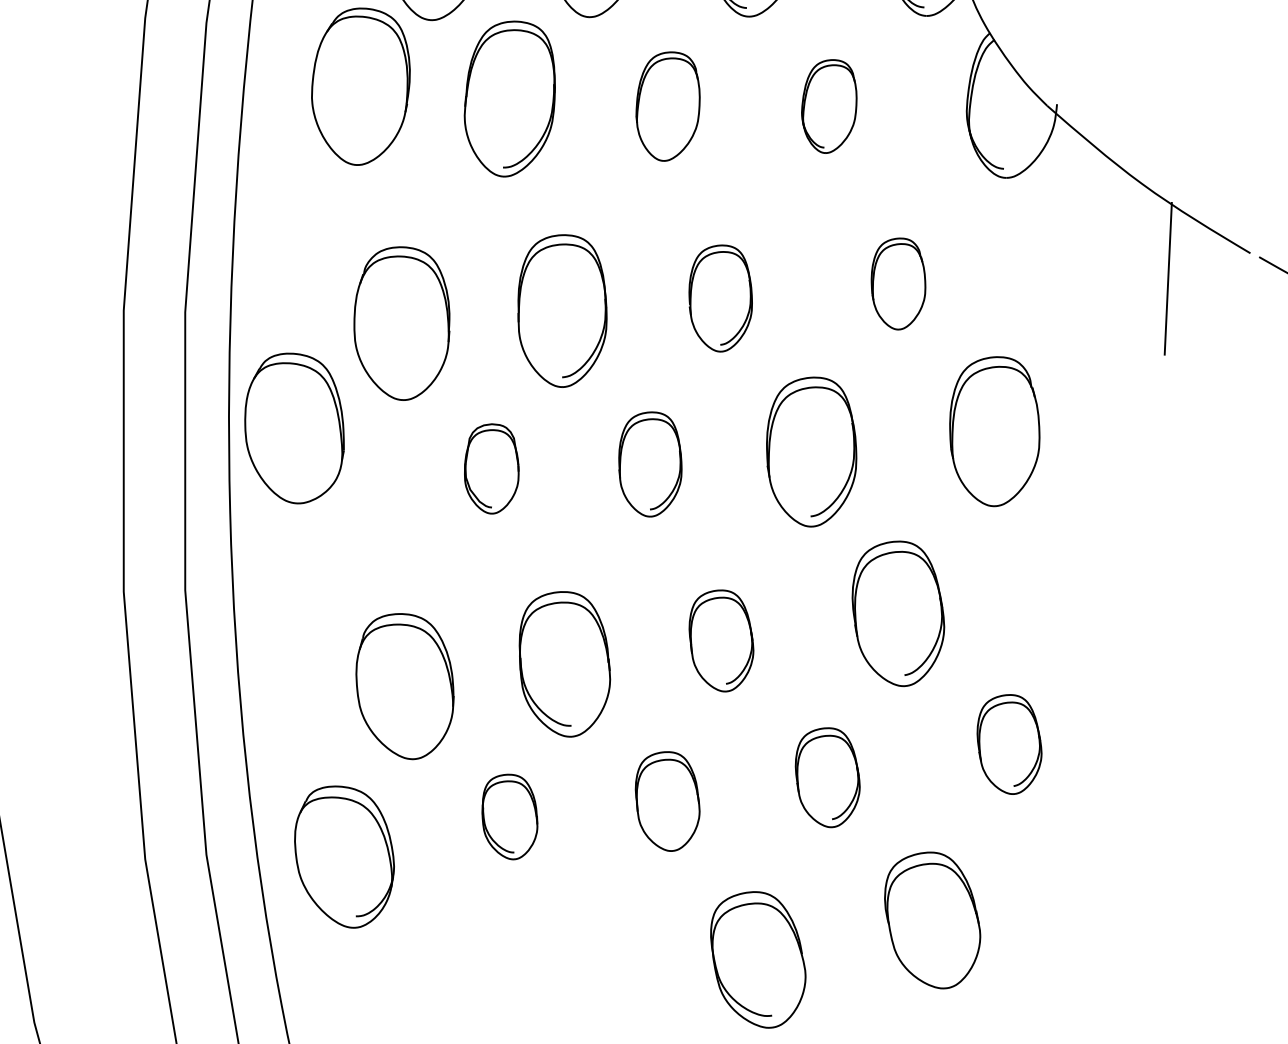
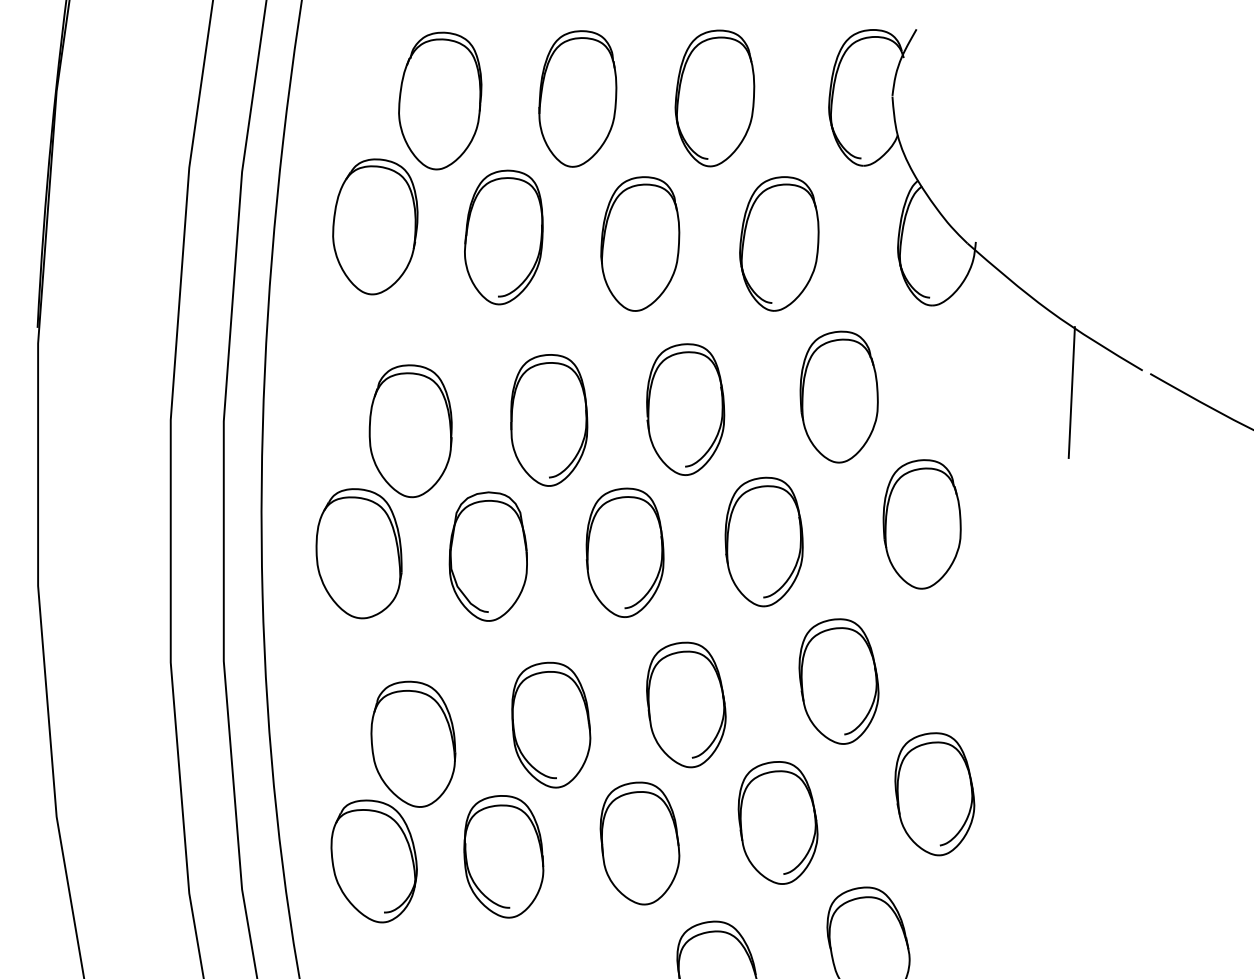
part: (668, 106) -> (640, 243), size x1.43
part: (829, 106) -> (779, 243), size x1.67
part: (897, 283) -> (838, 396), size x1.67
part: (720, 298) -> (685, 409), size x1.43
part: (293, 428) -> (358, 553), moved
part: (649, 464) -> (624, 552), size x1.43
part: (490, 468) -> (487, 556), size x1.67
part: (721, 640) -> (686, 704), size x1.43
part: (1009, 744) -> (934, 794), size x1.43
part: (827, 777) -> (777, 822), size x1.43
part: (667, 801) -> (639, 843), size x1.43
part: (509, 816) -> (503, 856), size x1.67
part: (343, 857) -> (373, 861), moved

